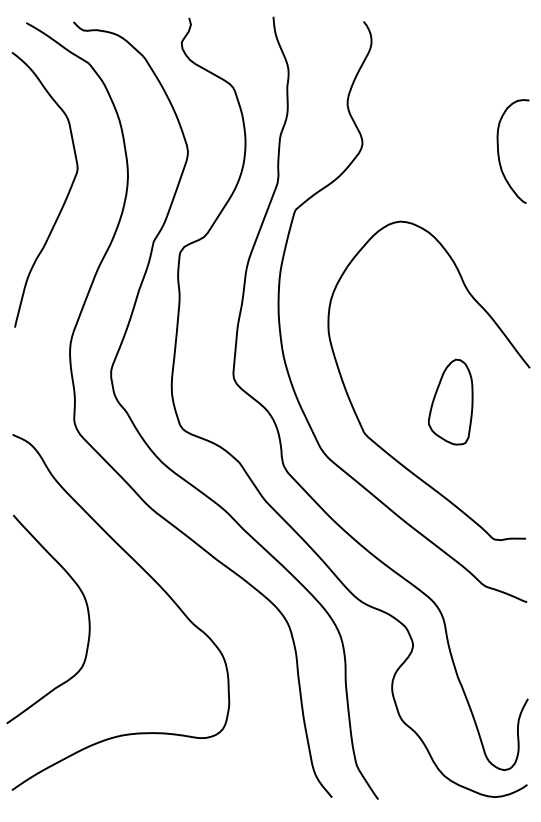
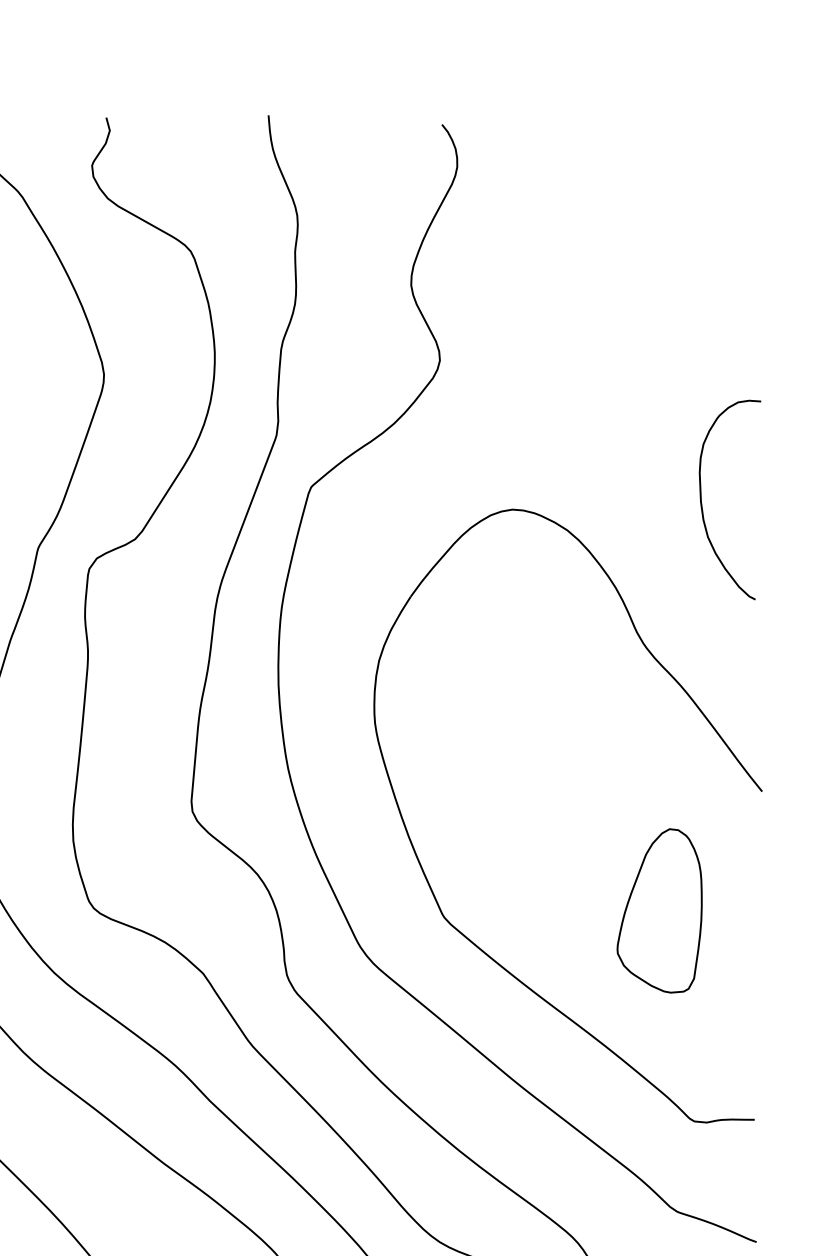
curve: (499, 152) -> (703, 501), moved
part: (450, 401) -> (659, 909), moved

